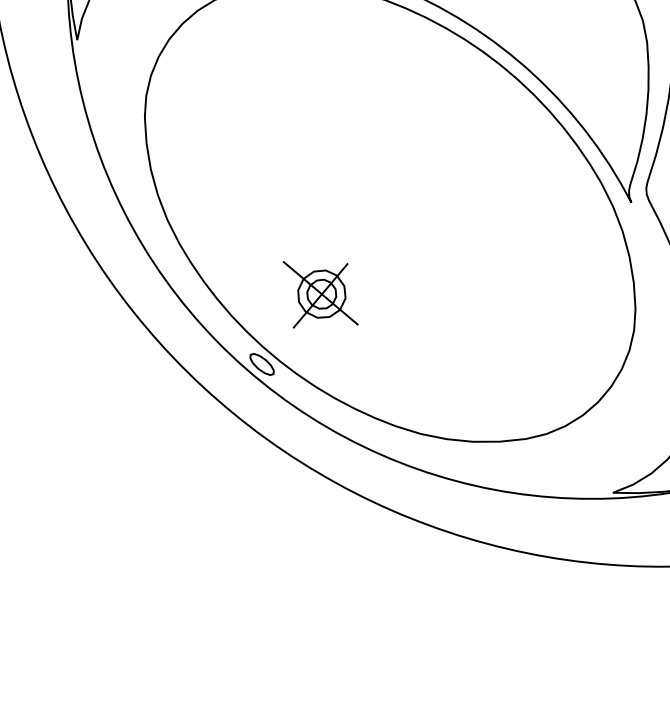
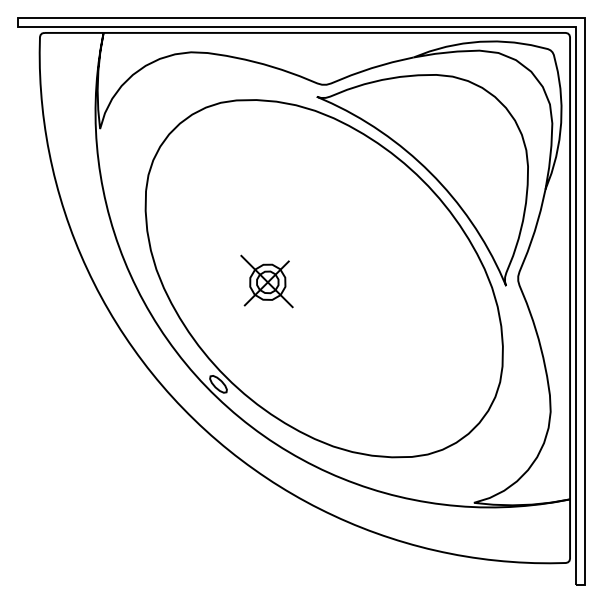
part: (319, 293) -> (266, 281), moved

